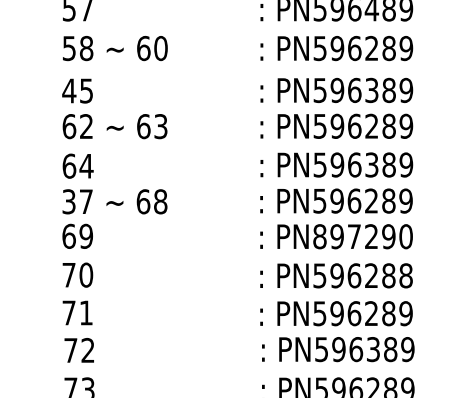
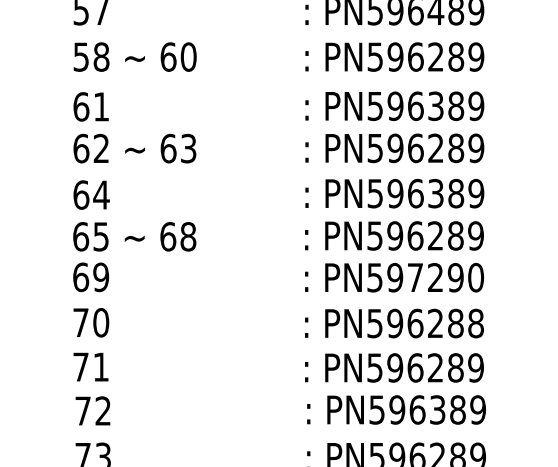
text: (77, 90) -> (90, 106), 45 -> 61
text: (77, 201) -> (90, 236), 37 -> 65
text: (319, 236) -> (374, 277), PN897290 -> PN597290

